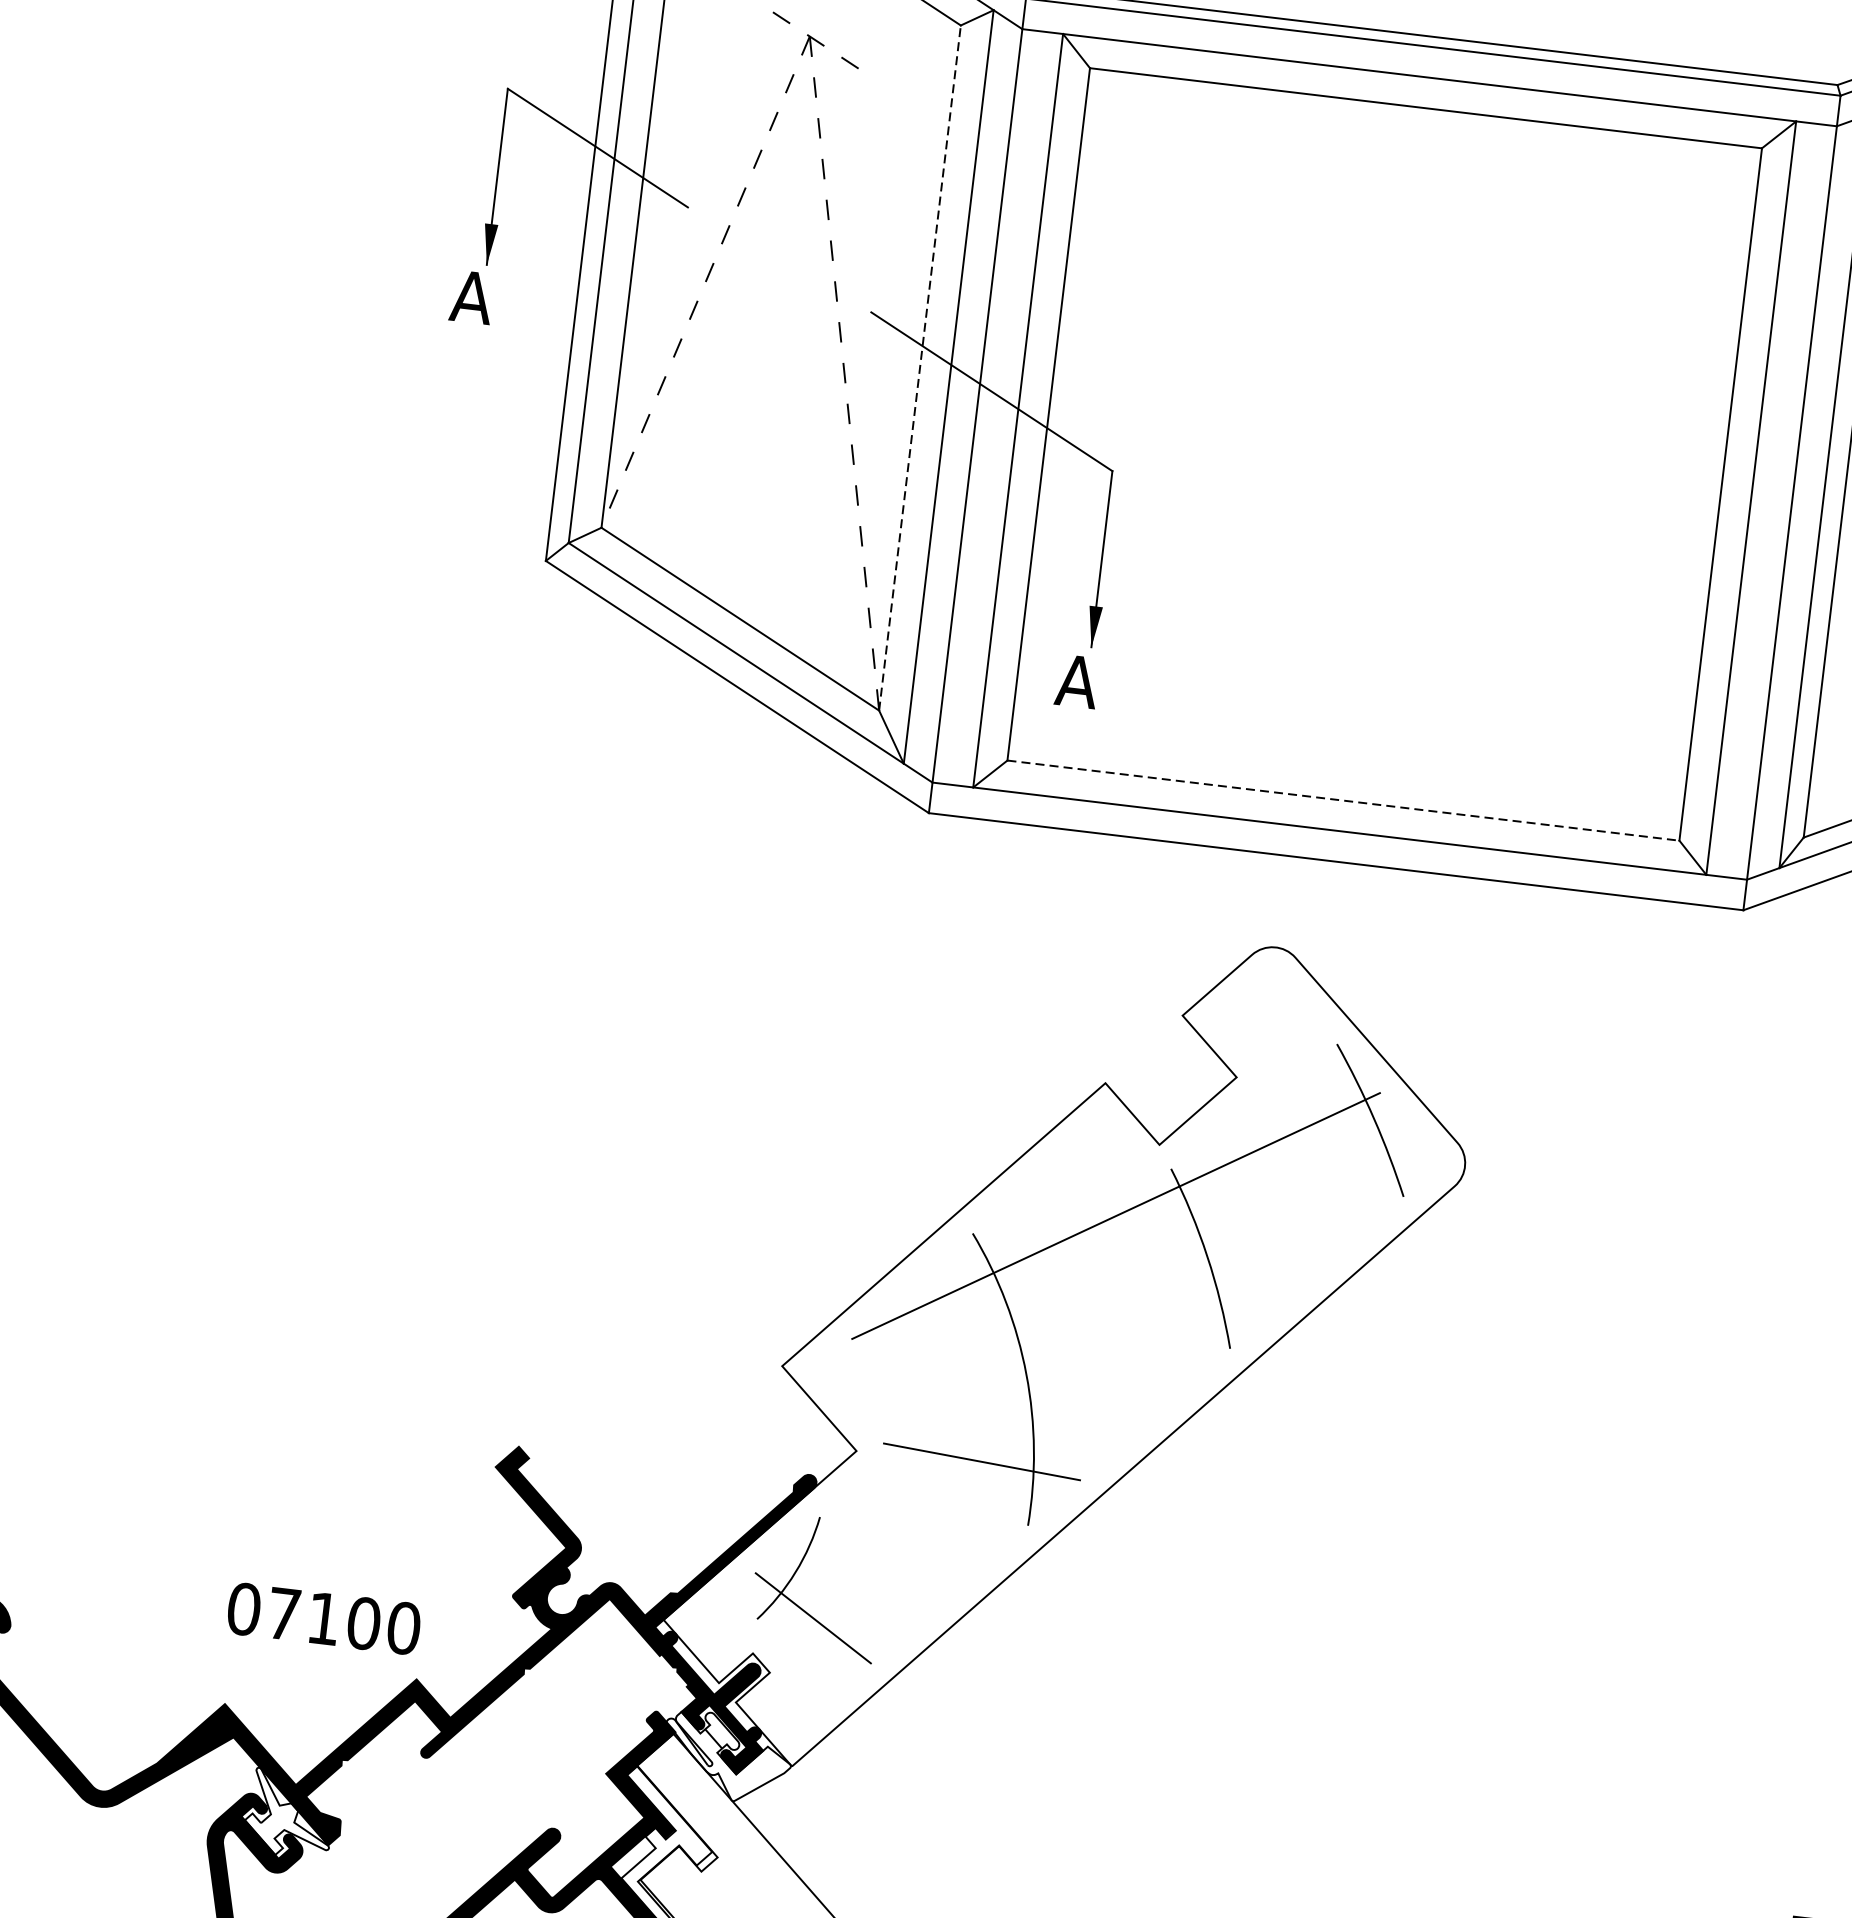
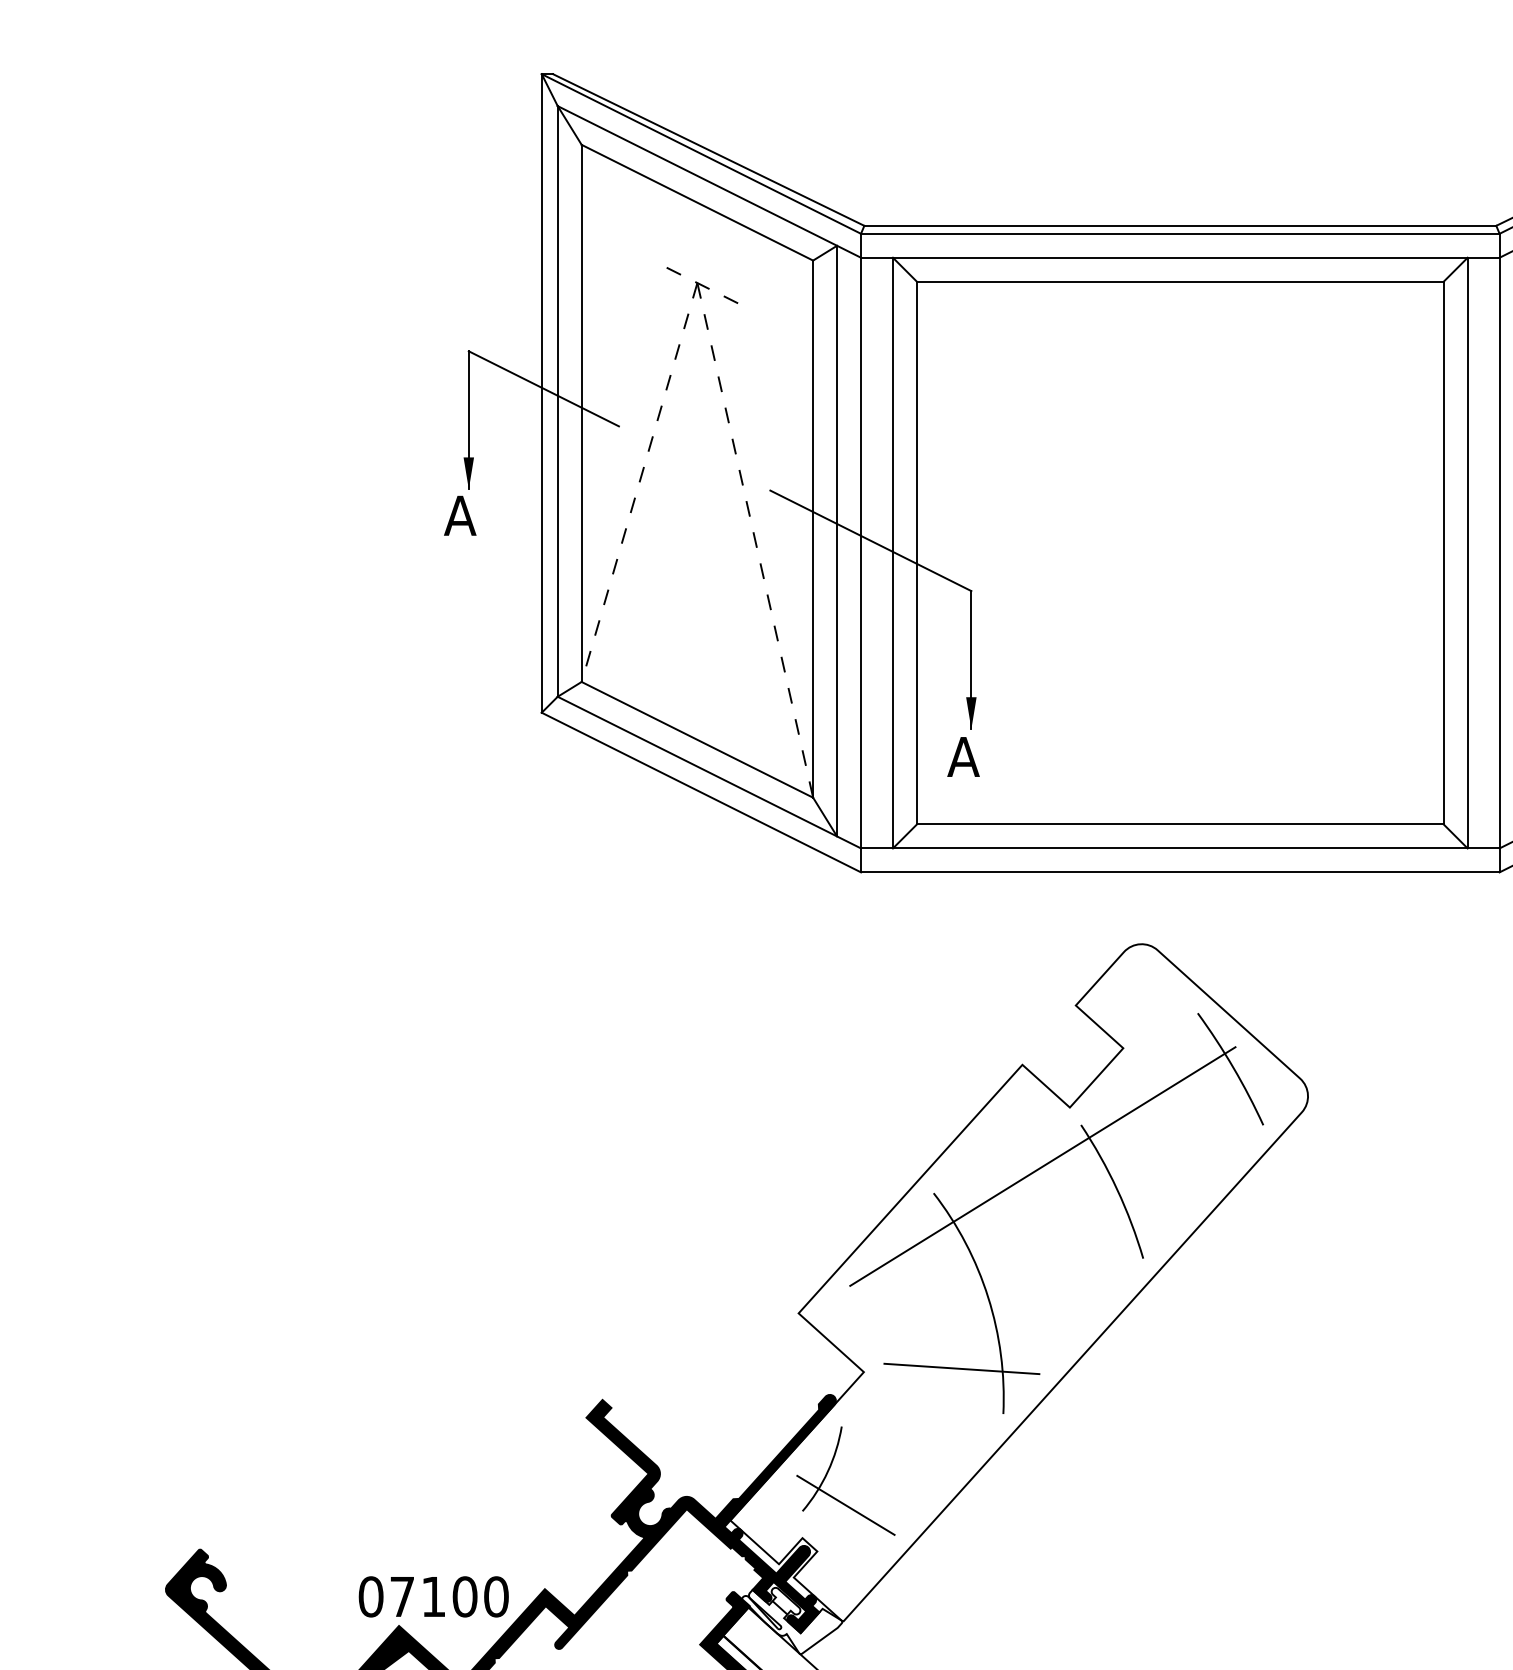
line: (920, 368) -> (813, 529), dashed -> solid
line: (1343, 800) -> (1180, 824), dashed -> solid
text: (323, 1618) -> (433, 1596), moved

